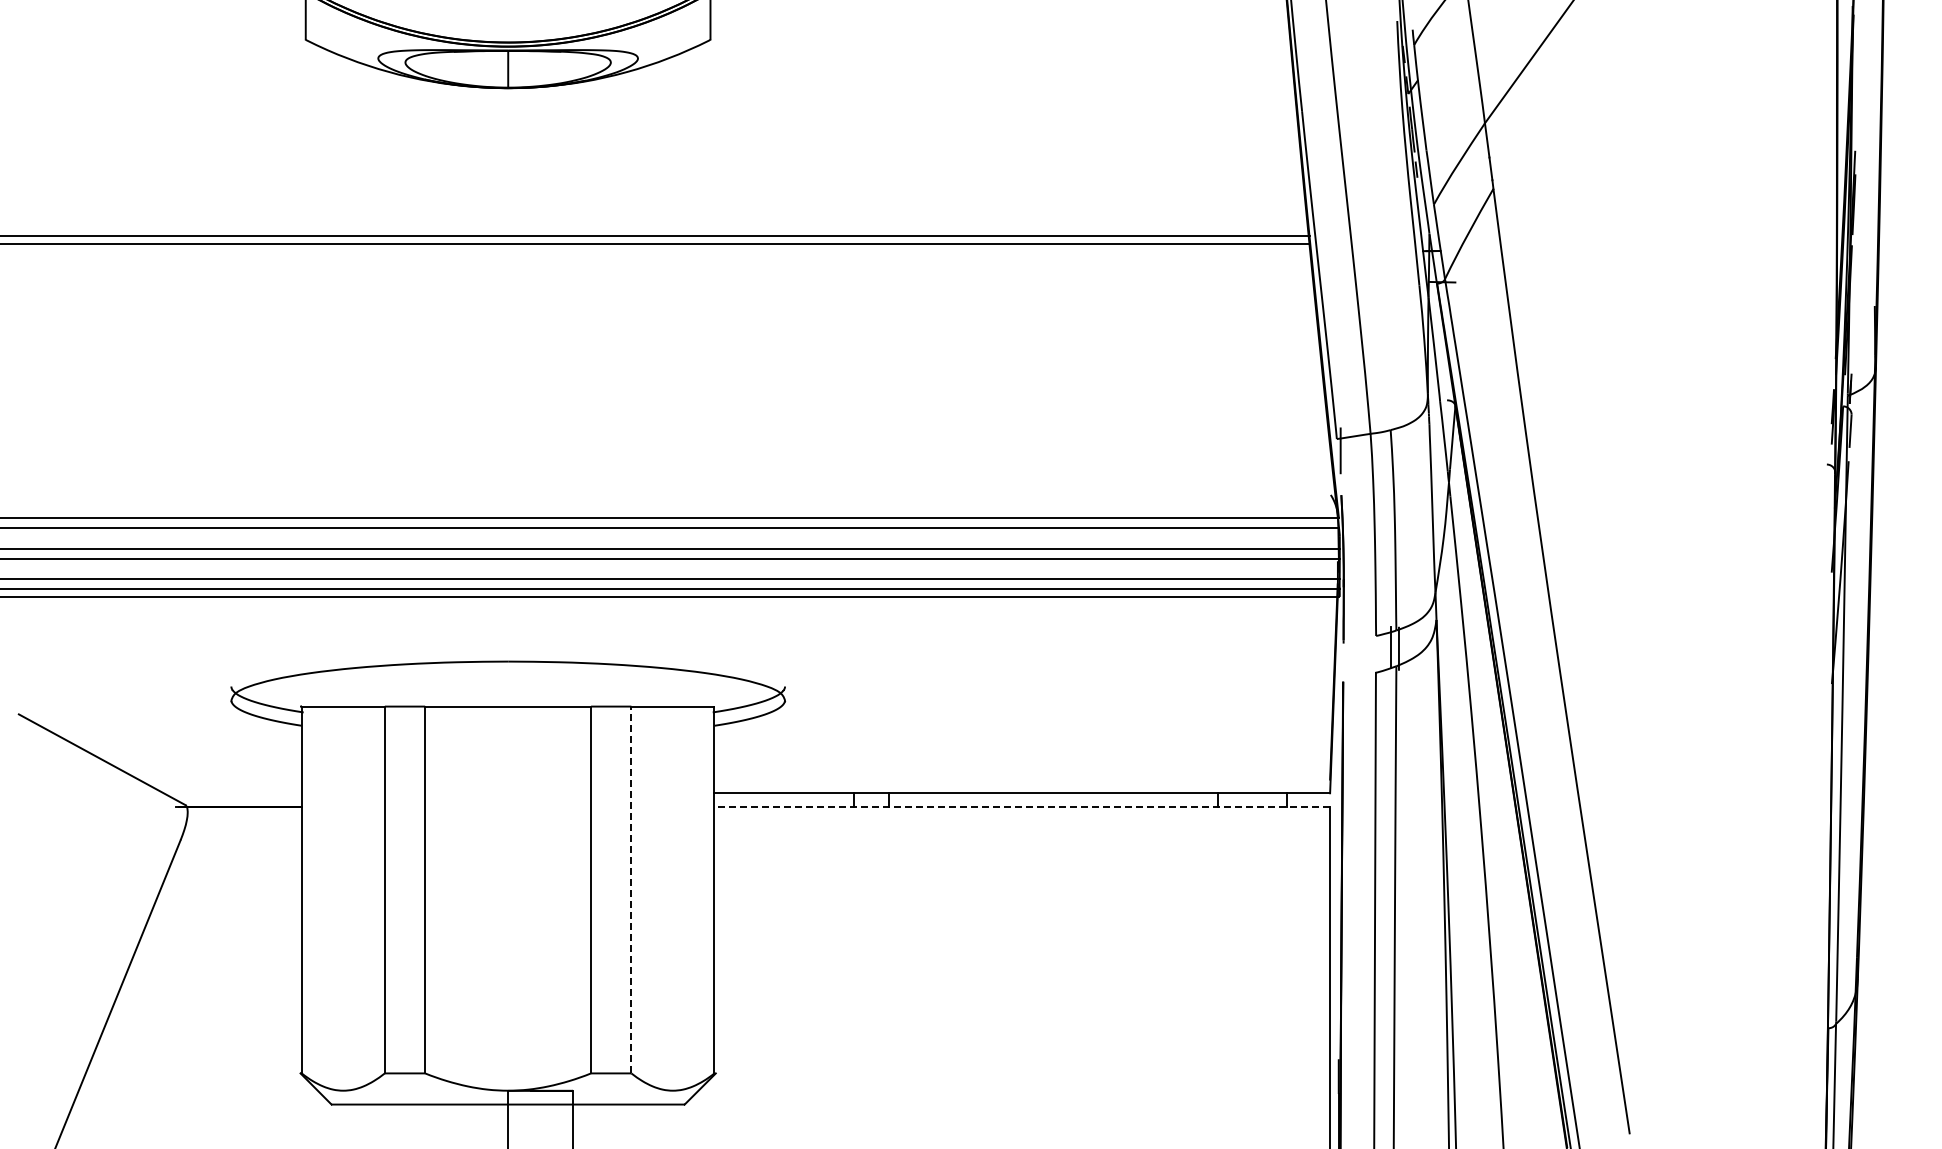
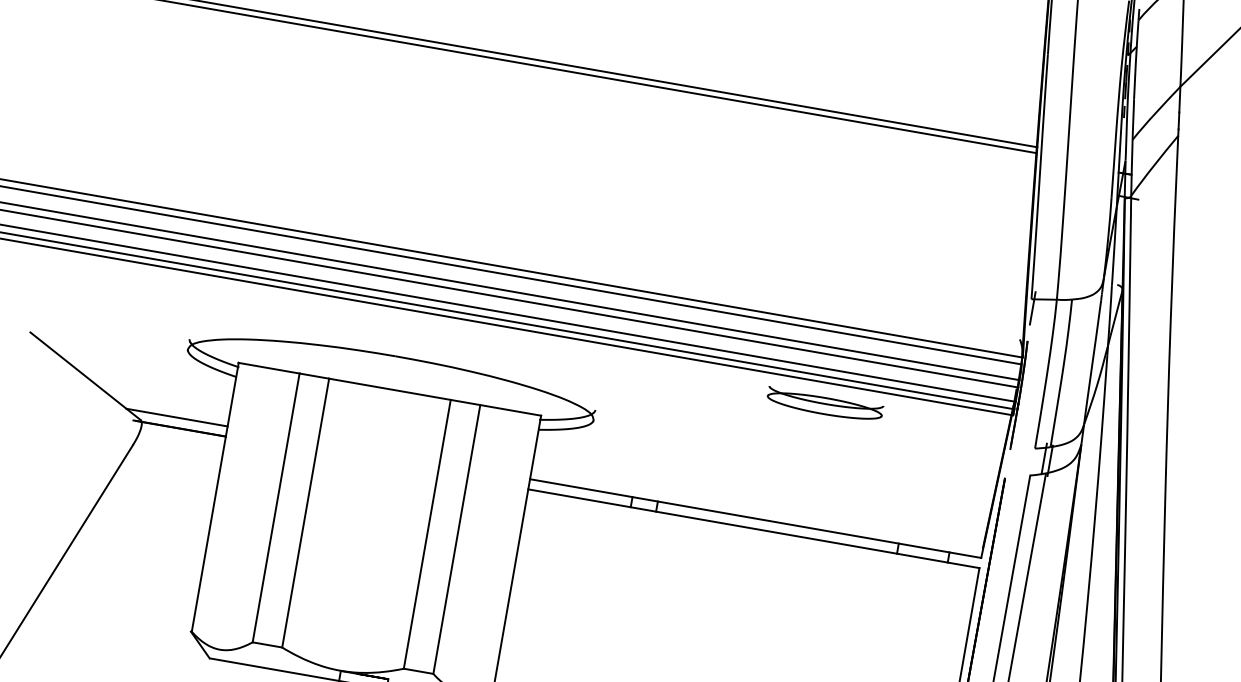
part: (1087, 626) -> (824, 404), added
line: (232, 793) -> (176, 417), added
line: (1022, 807) -> (753, 529), dashed -> solid
line: (631, 889) -> (456, 539), dashed -> solid

